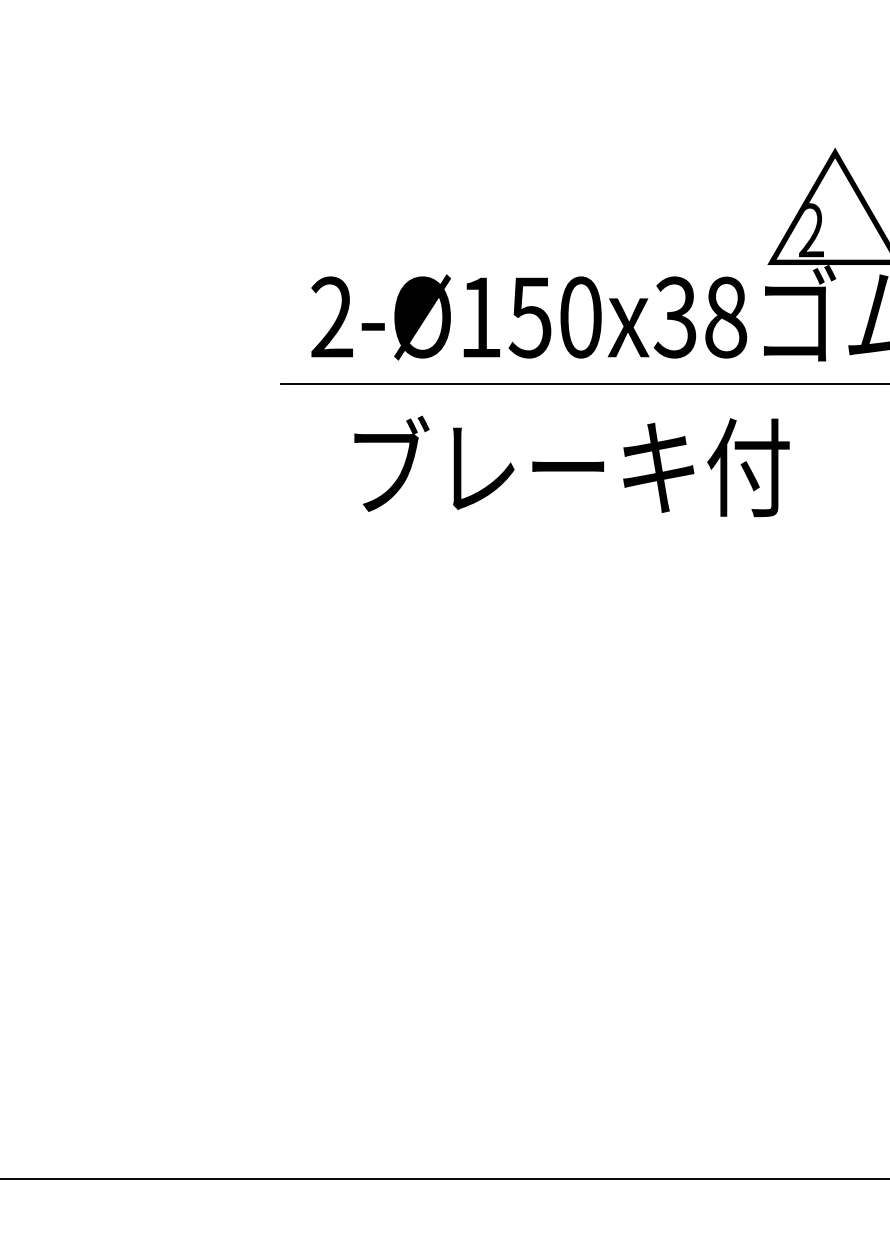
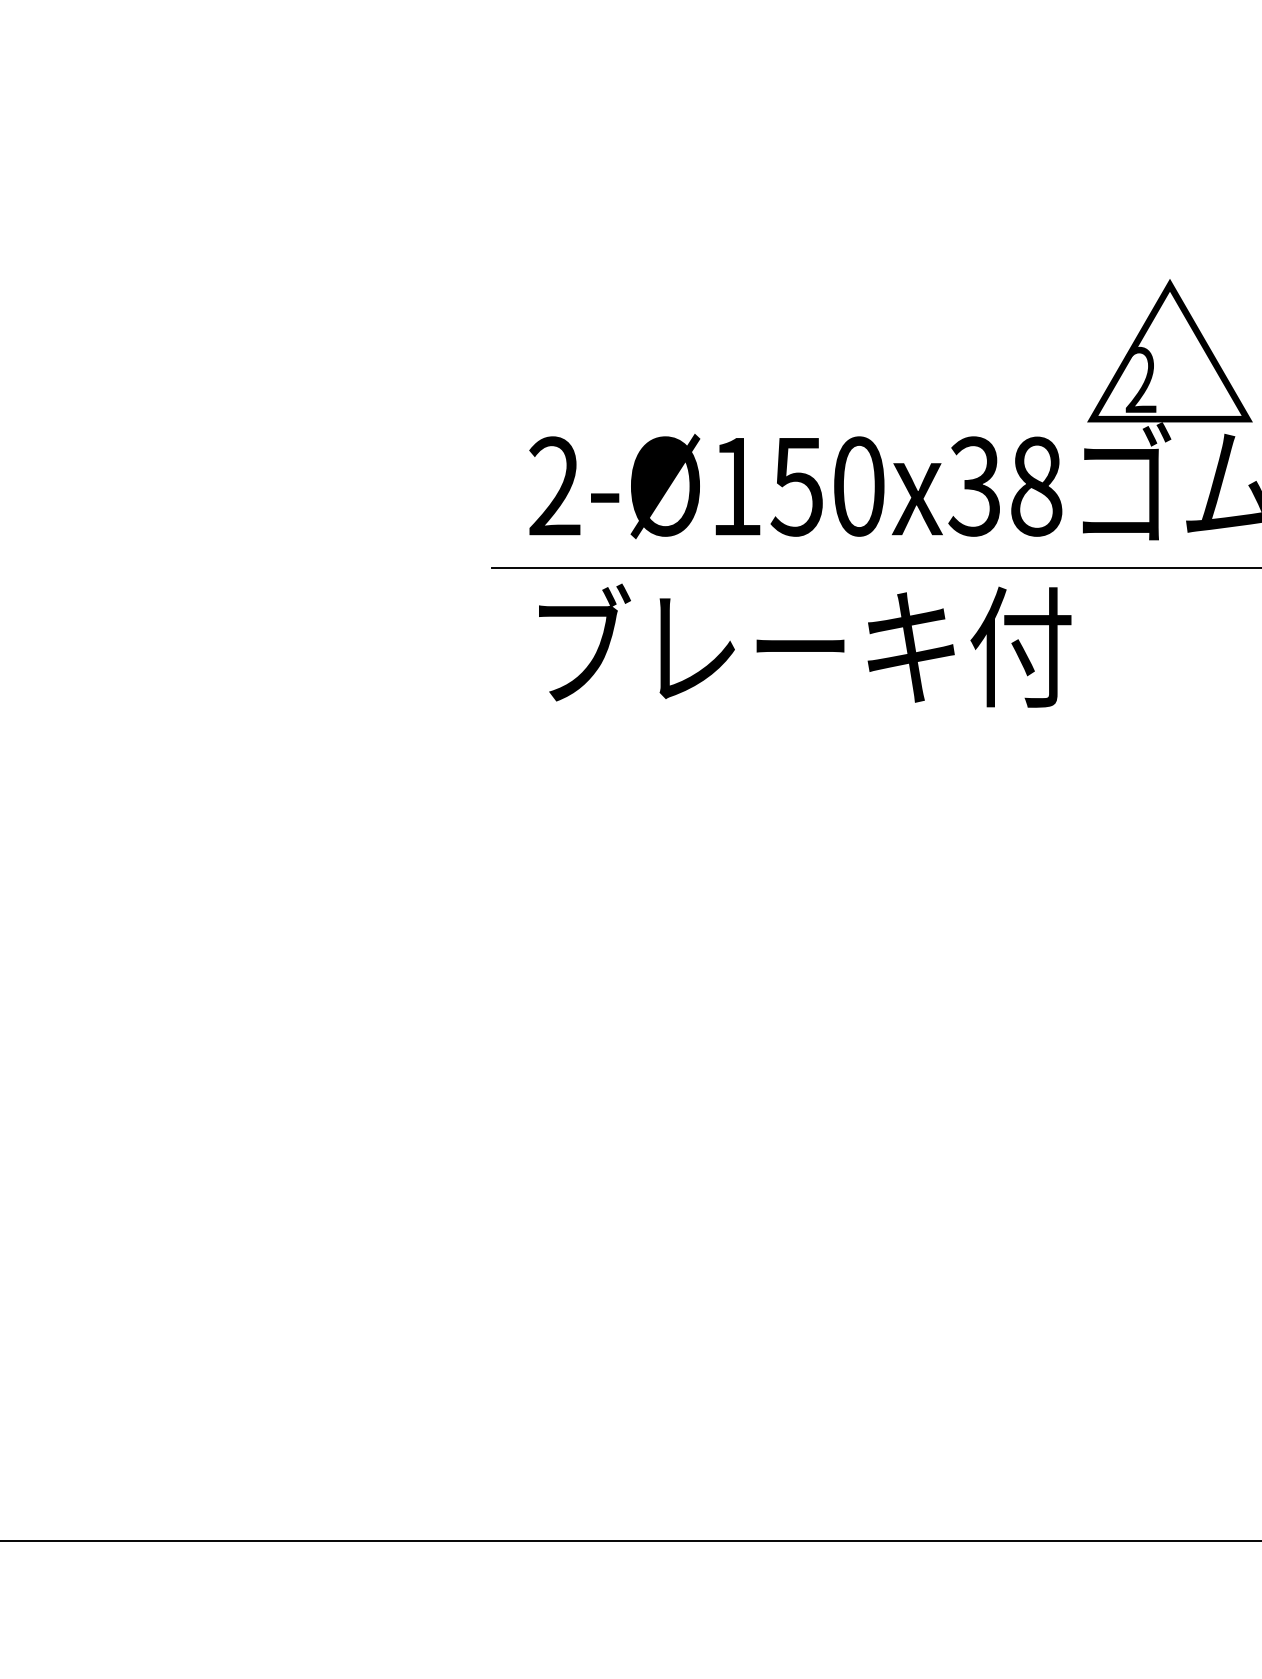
text: (572, 466) -> (805, 645), moved

